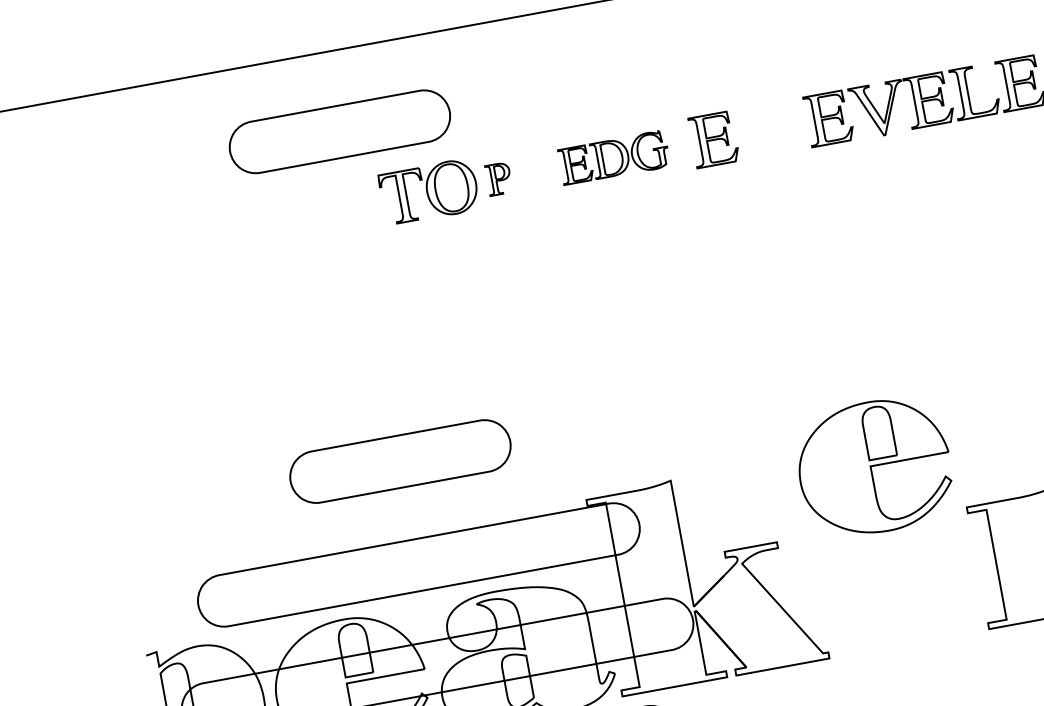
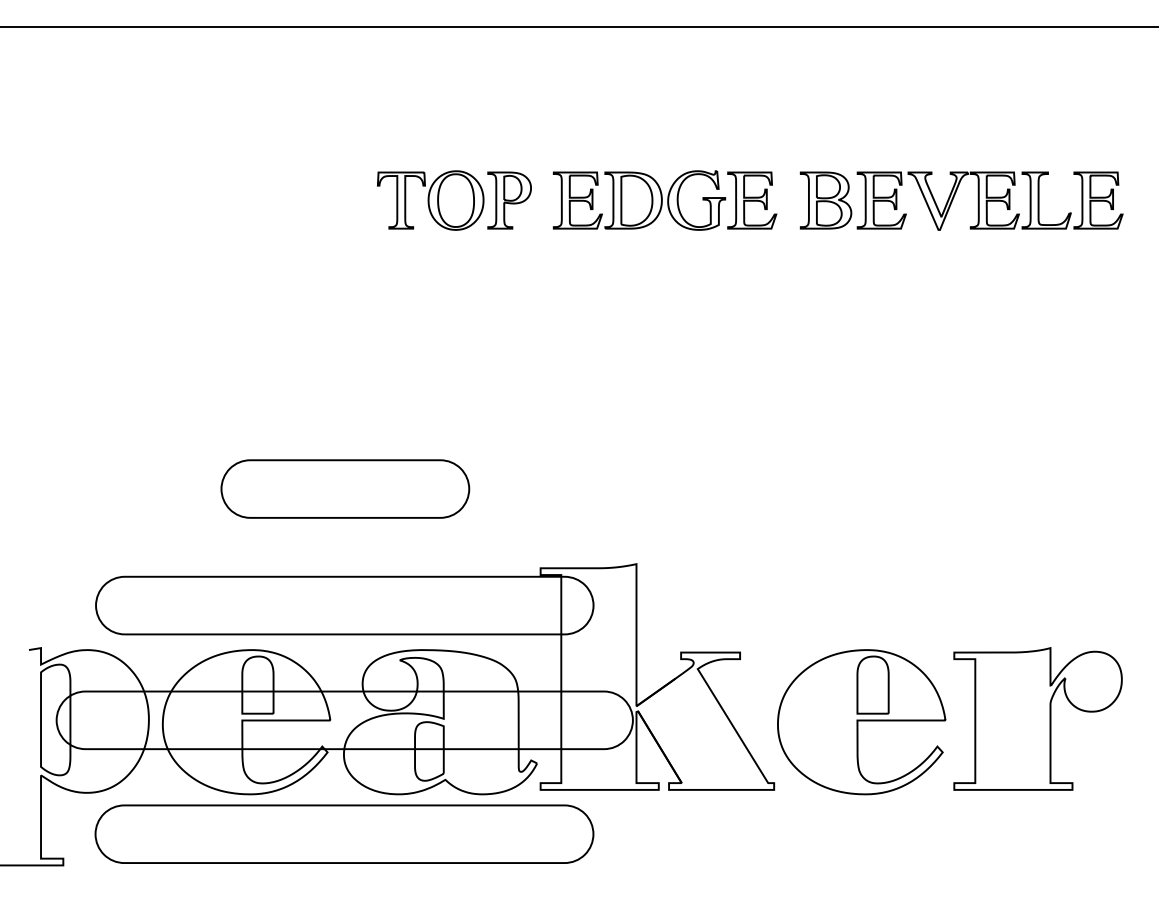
part: (779, 127) -> (825, 200), added
part: (339, 131) -> (345, 116), removed
part: (614, 157) -> (639, 200), size x1.43
part: (499, 179) -> (509, 200), size x1.67
part: (874, 467) -> (861, 722), moved

